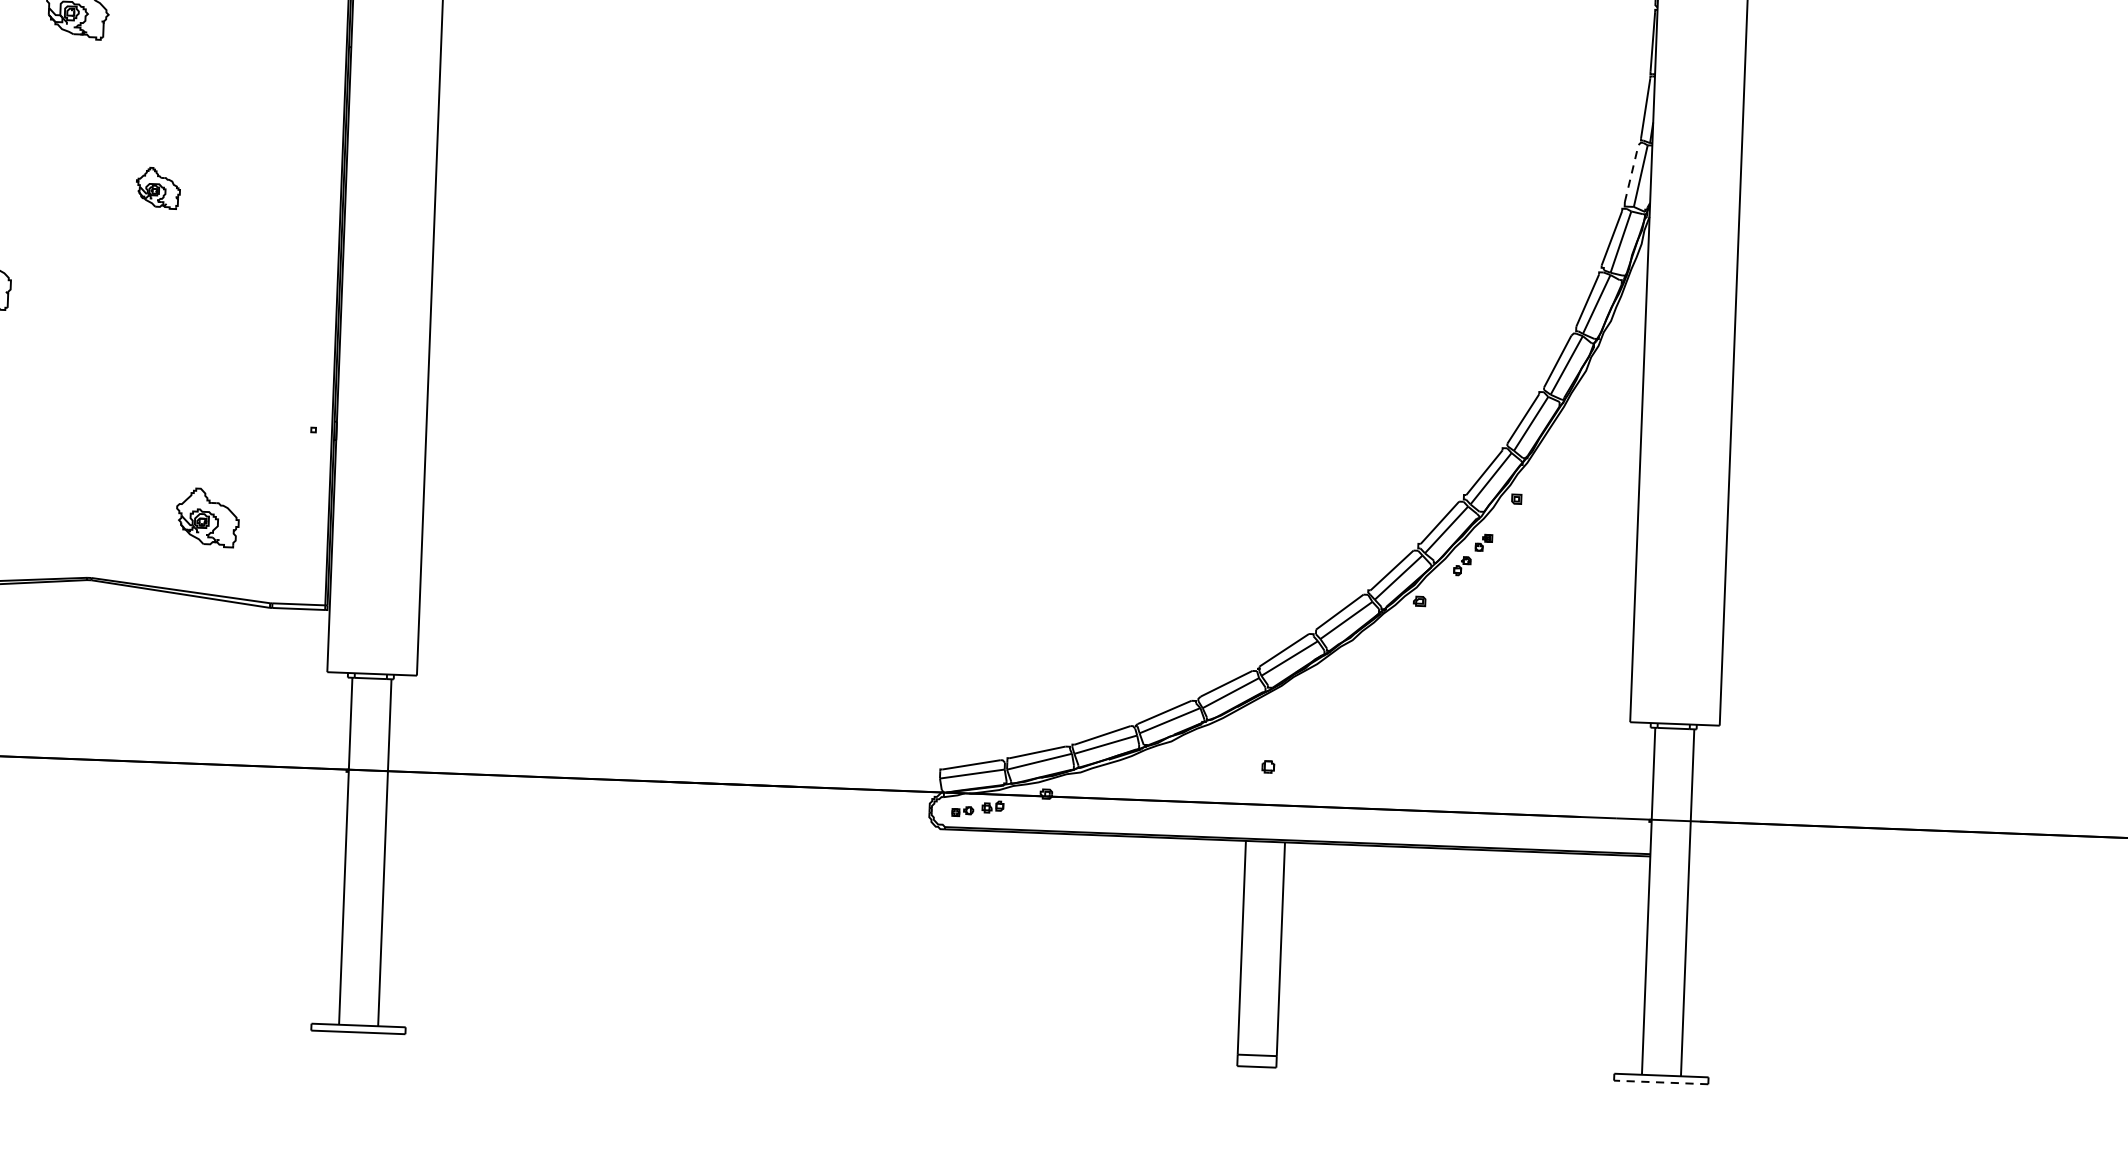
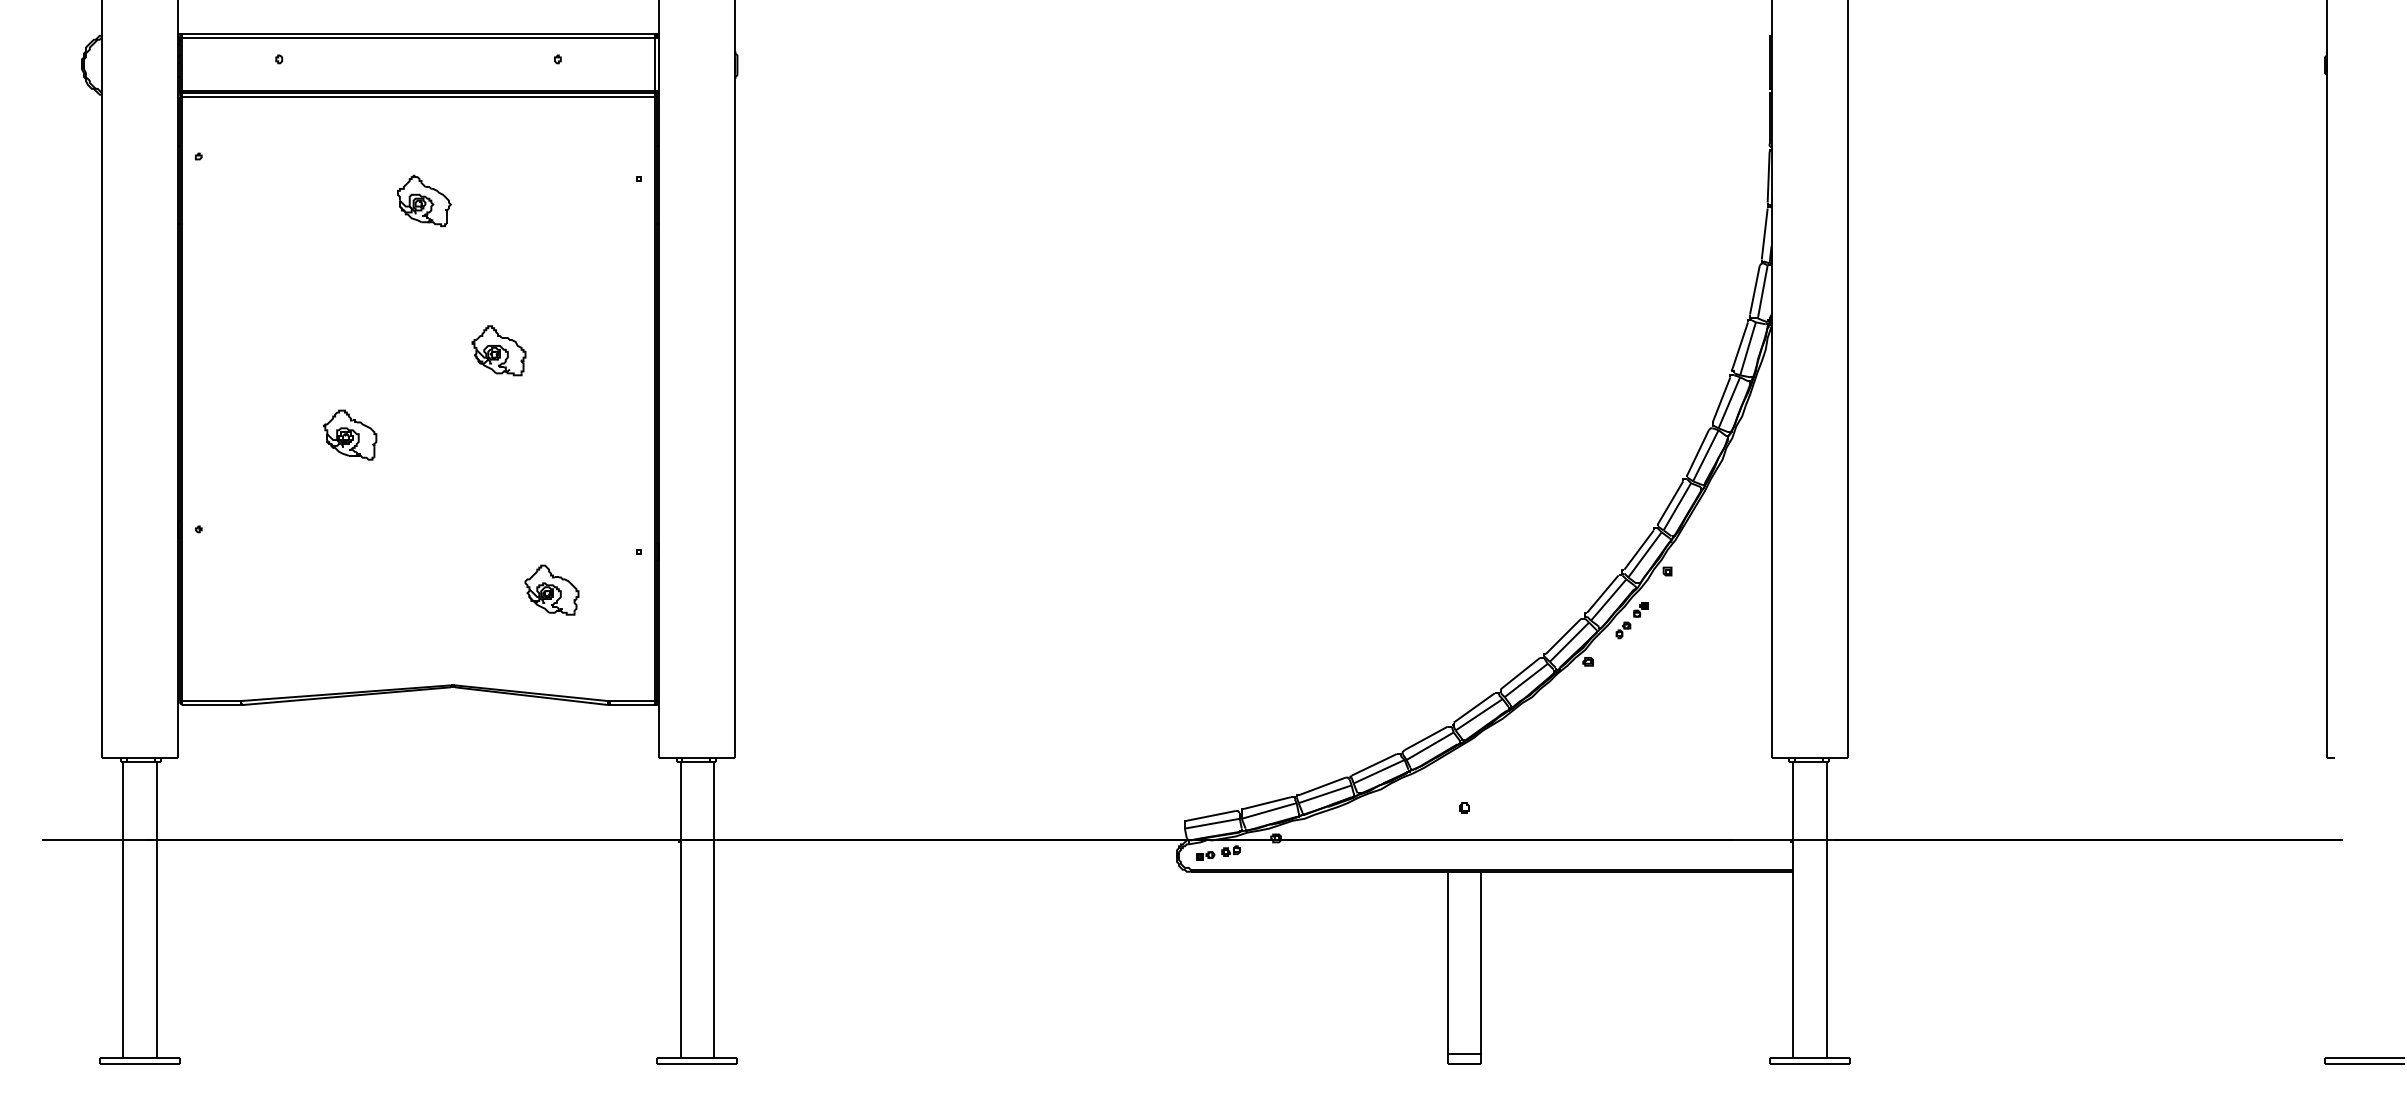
line: (1632, 172) -> (1755, 289), dashed -> solid
part: (157, 187) -> (498, 350), size x1.43
part: (207, 516) -> (551, 589), moved
line: (1660, 1082) -> (1809, 1064), dashed -> solid

